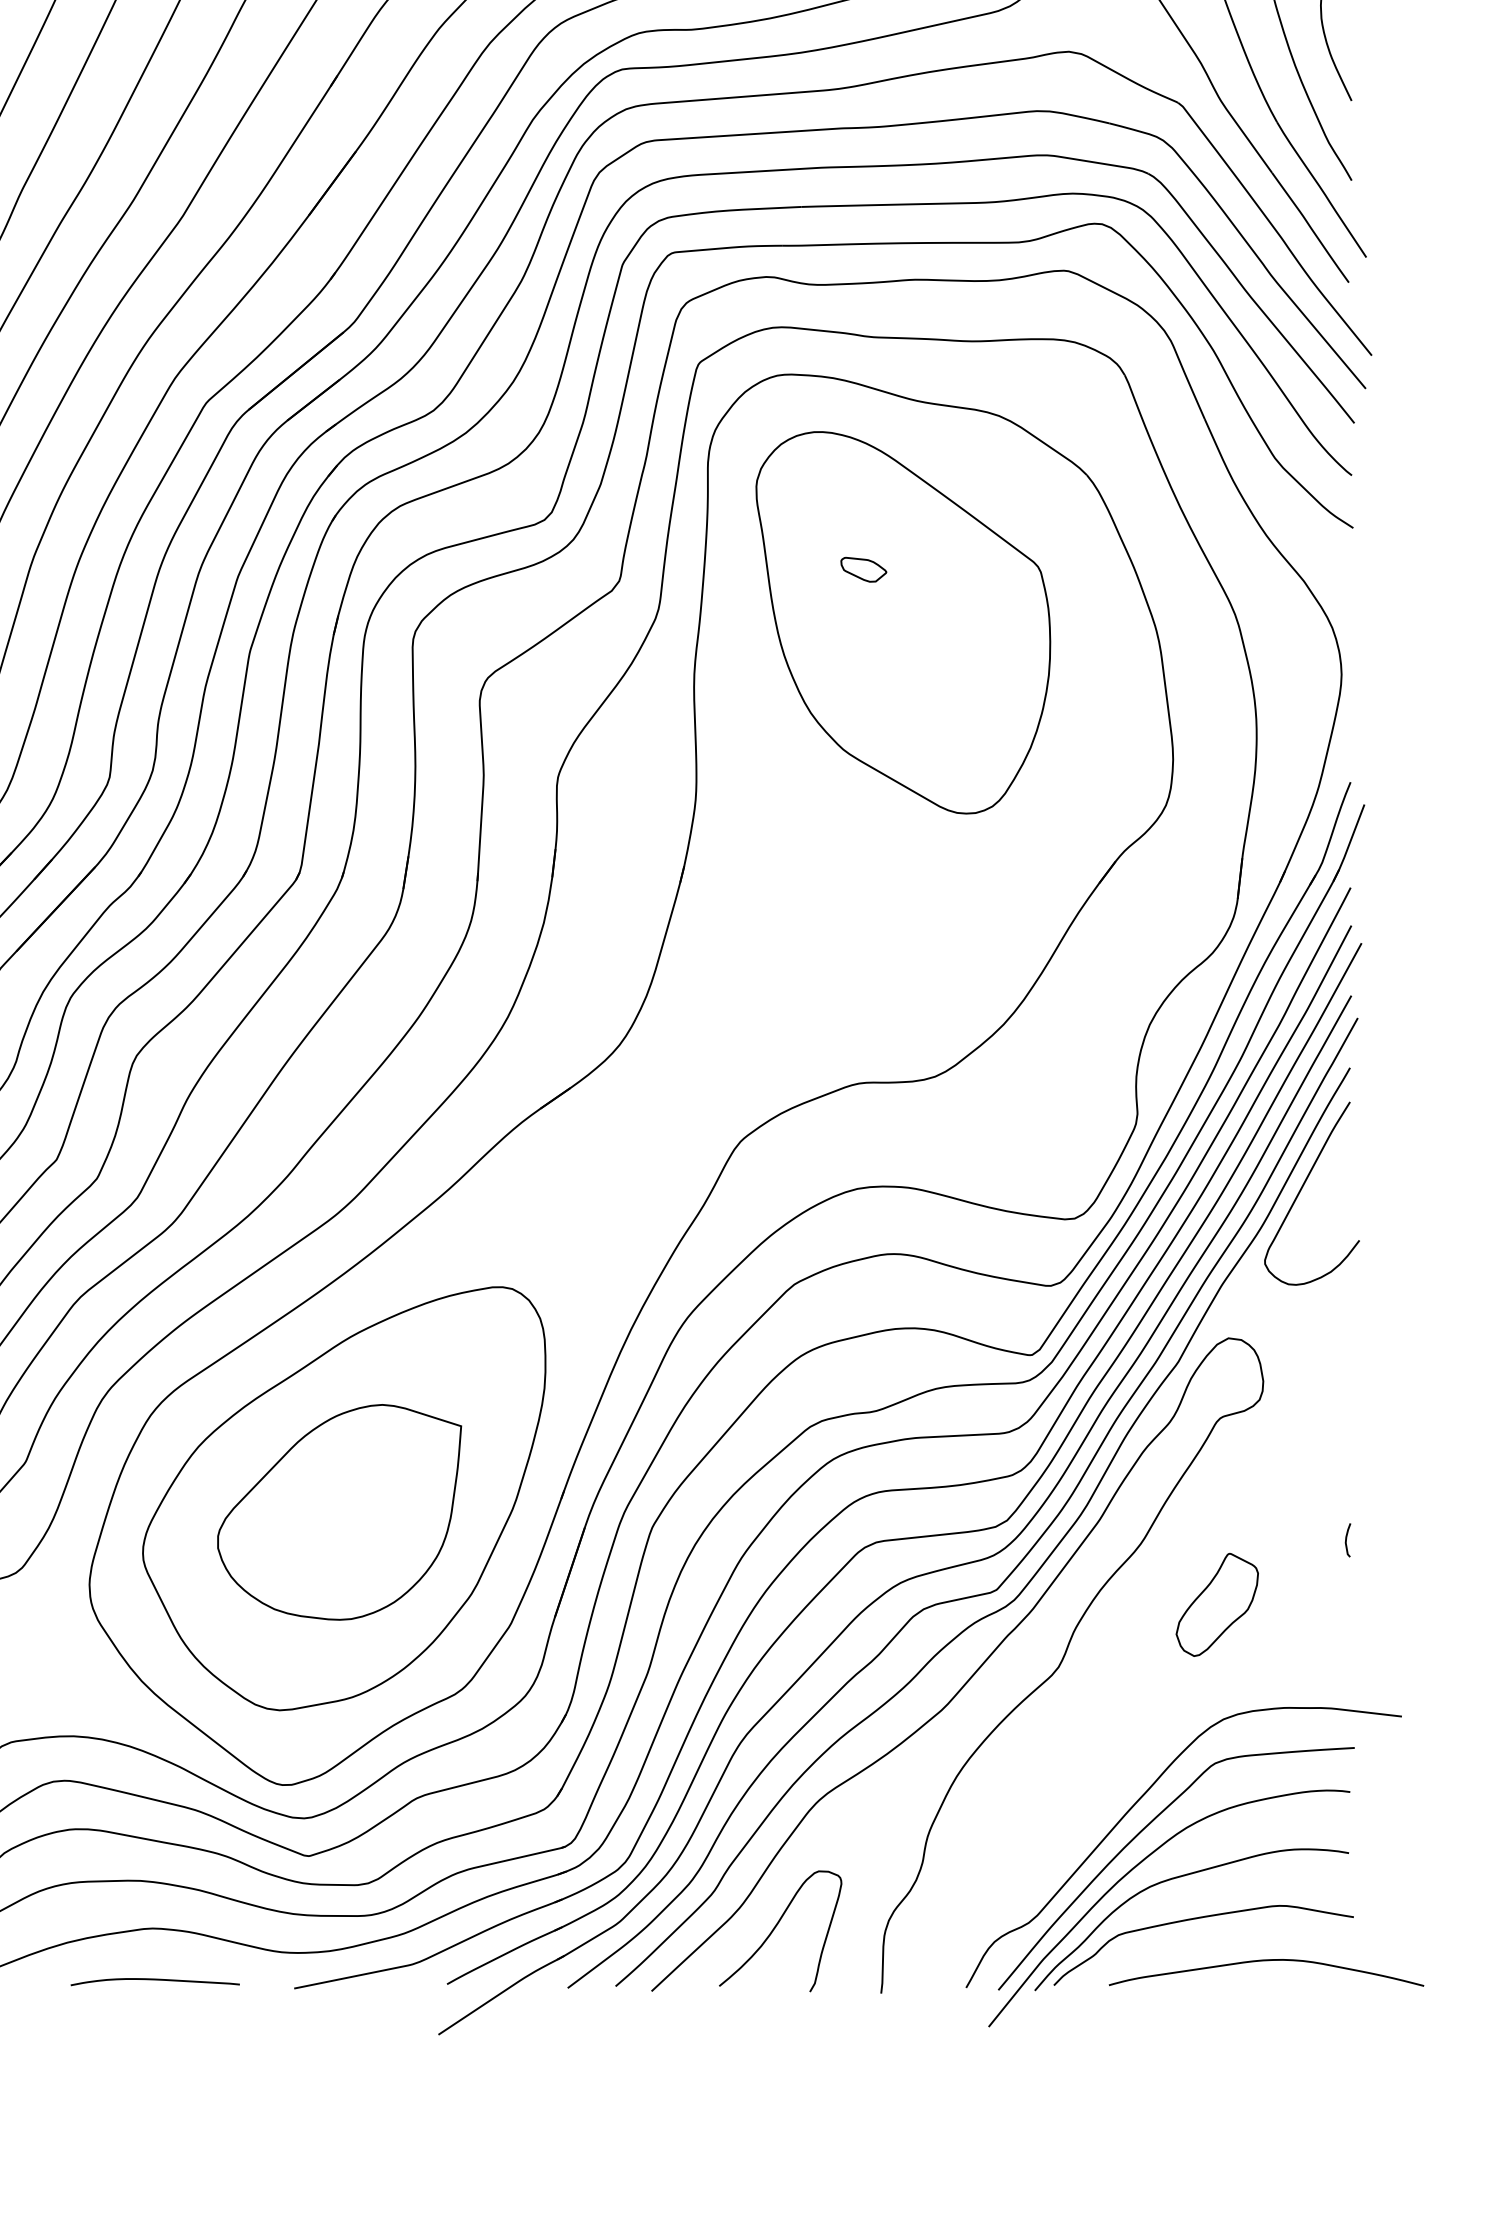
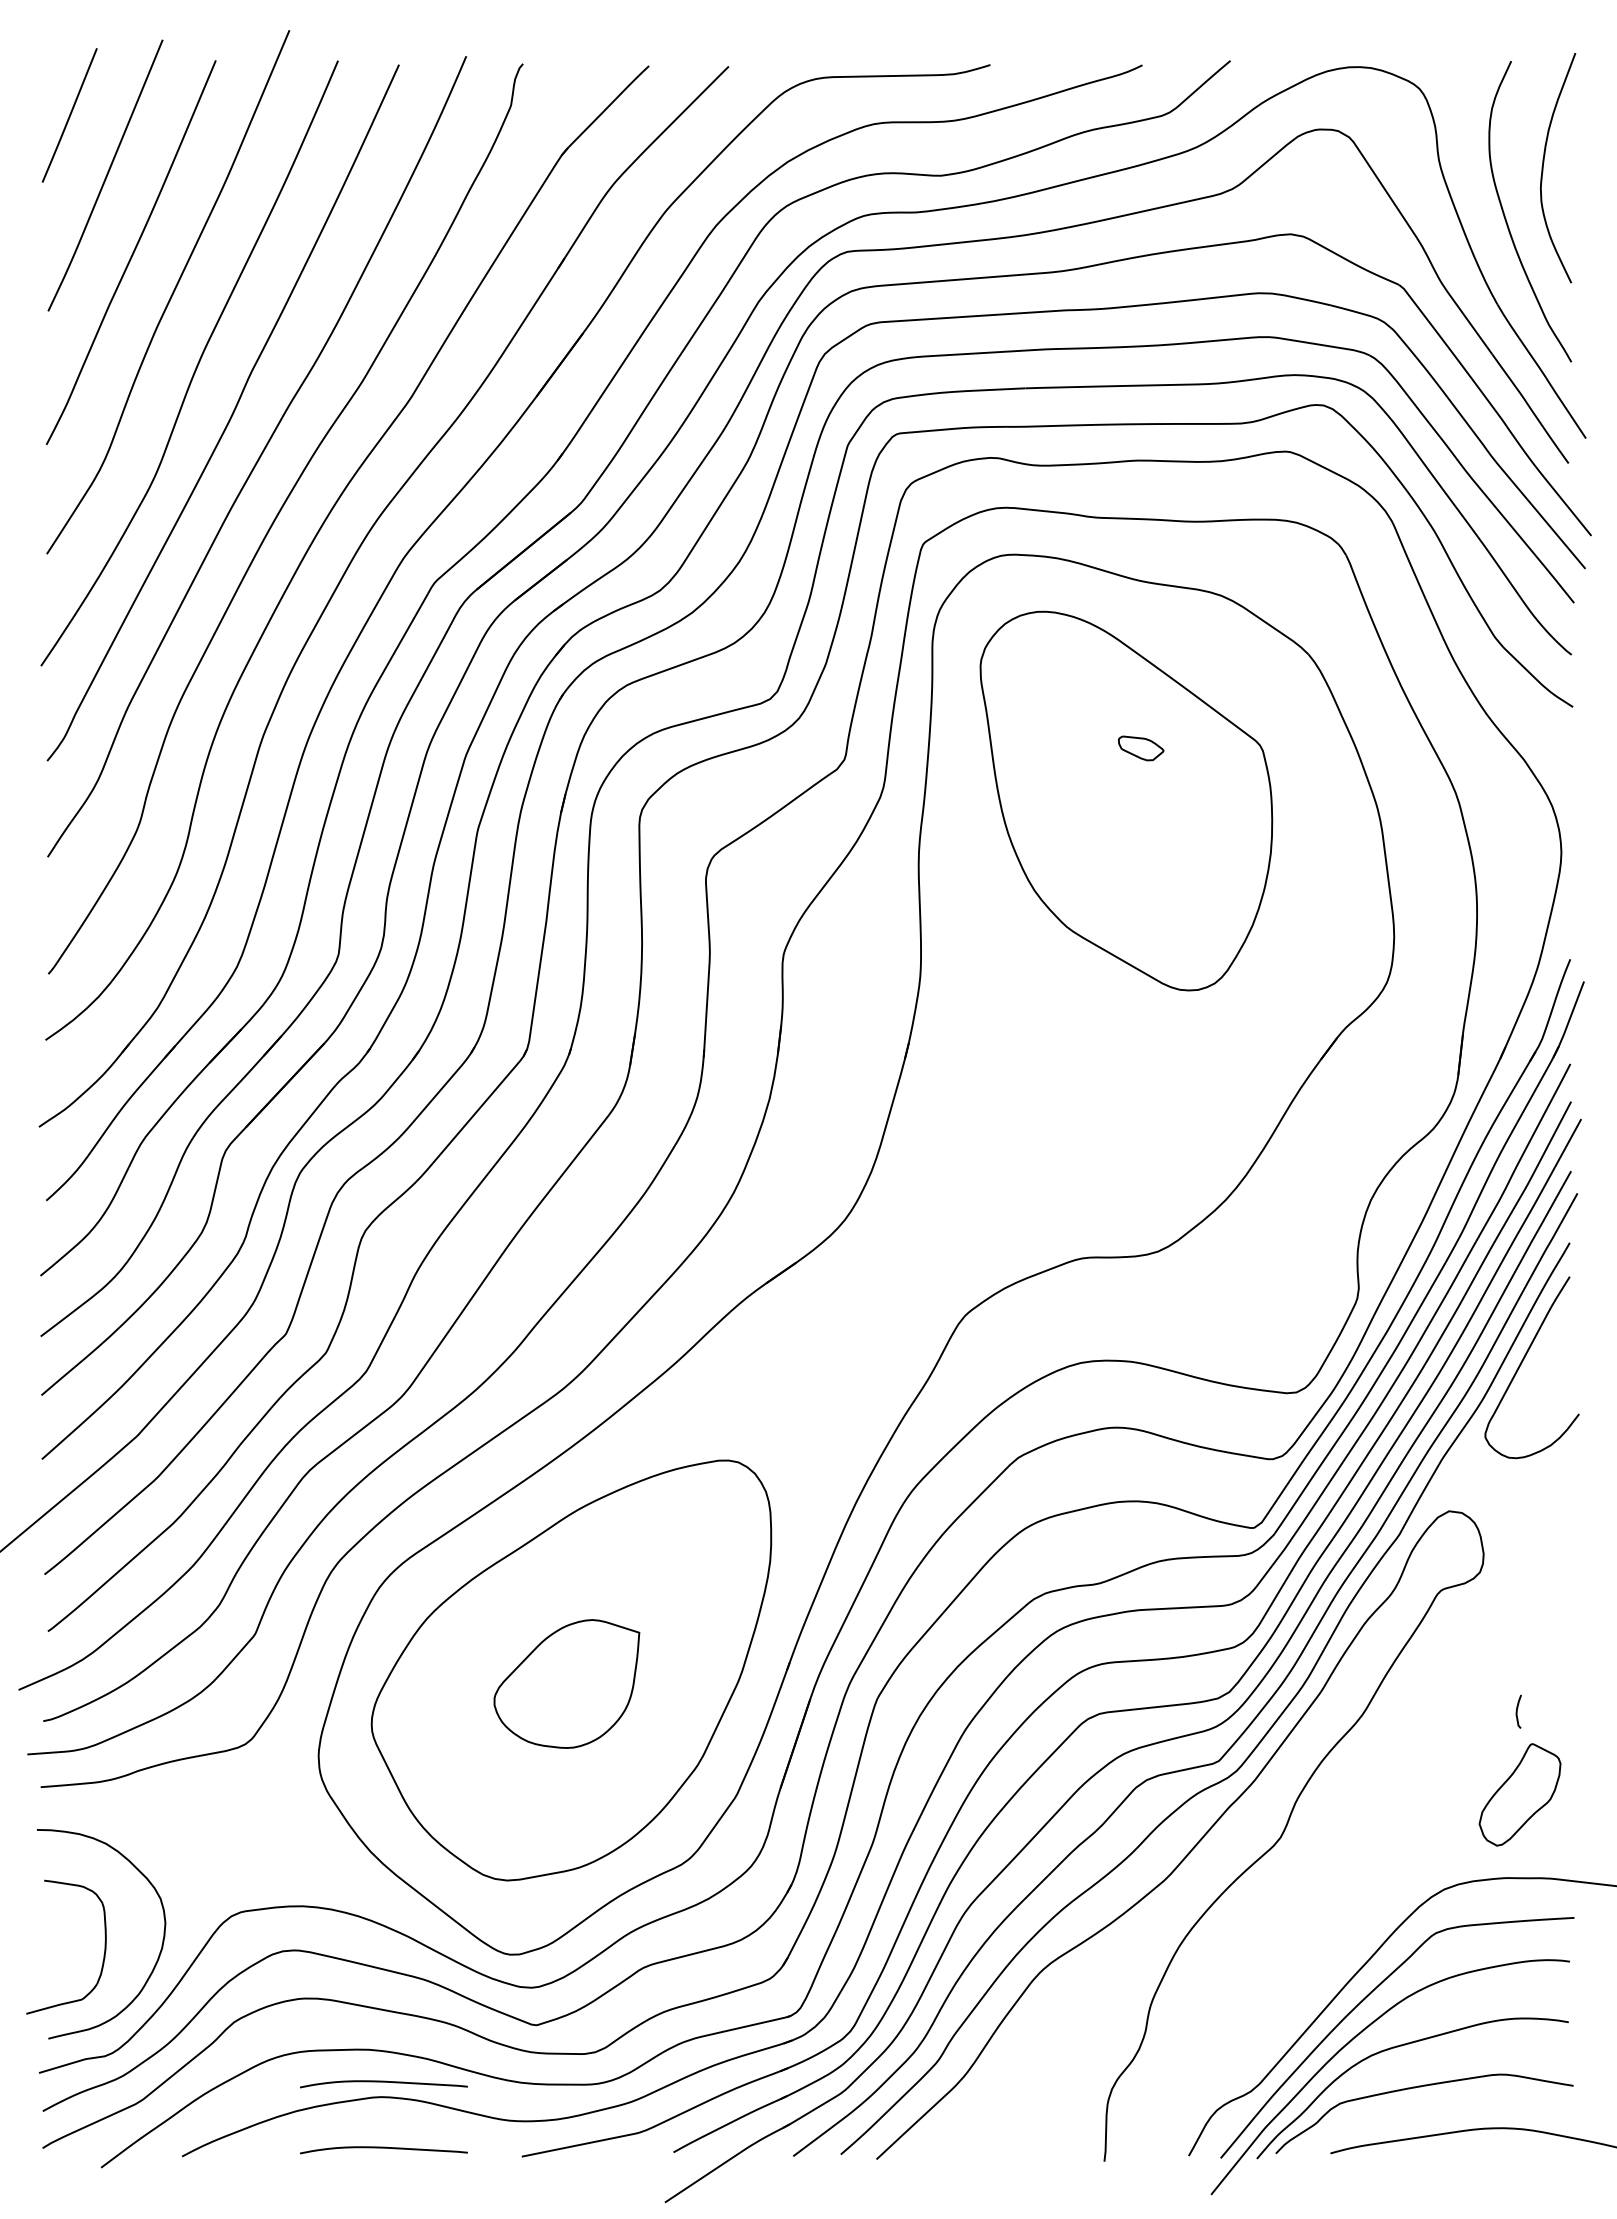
part: (864, 569) -> (1141, 748), moved
part: (339, 1511) -> (566, 1683), size x0.6
curve: (1346, 1540) -> (1517, 1711), moved
part: (1216, 1604) -> (1519, 1794), moved
curve: (154, 1913) -> (383, 2082), added
curve: (775, 1928) -> (999, 2097), removed

